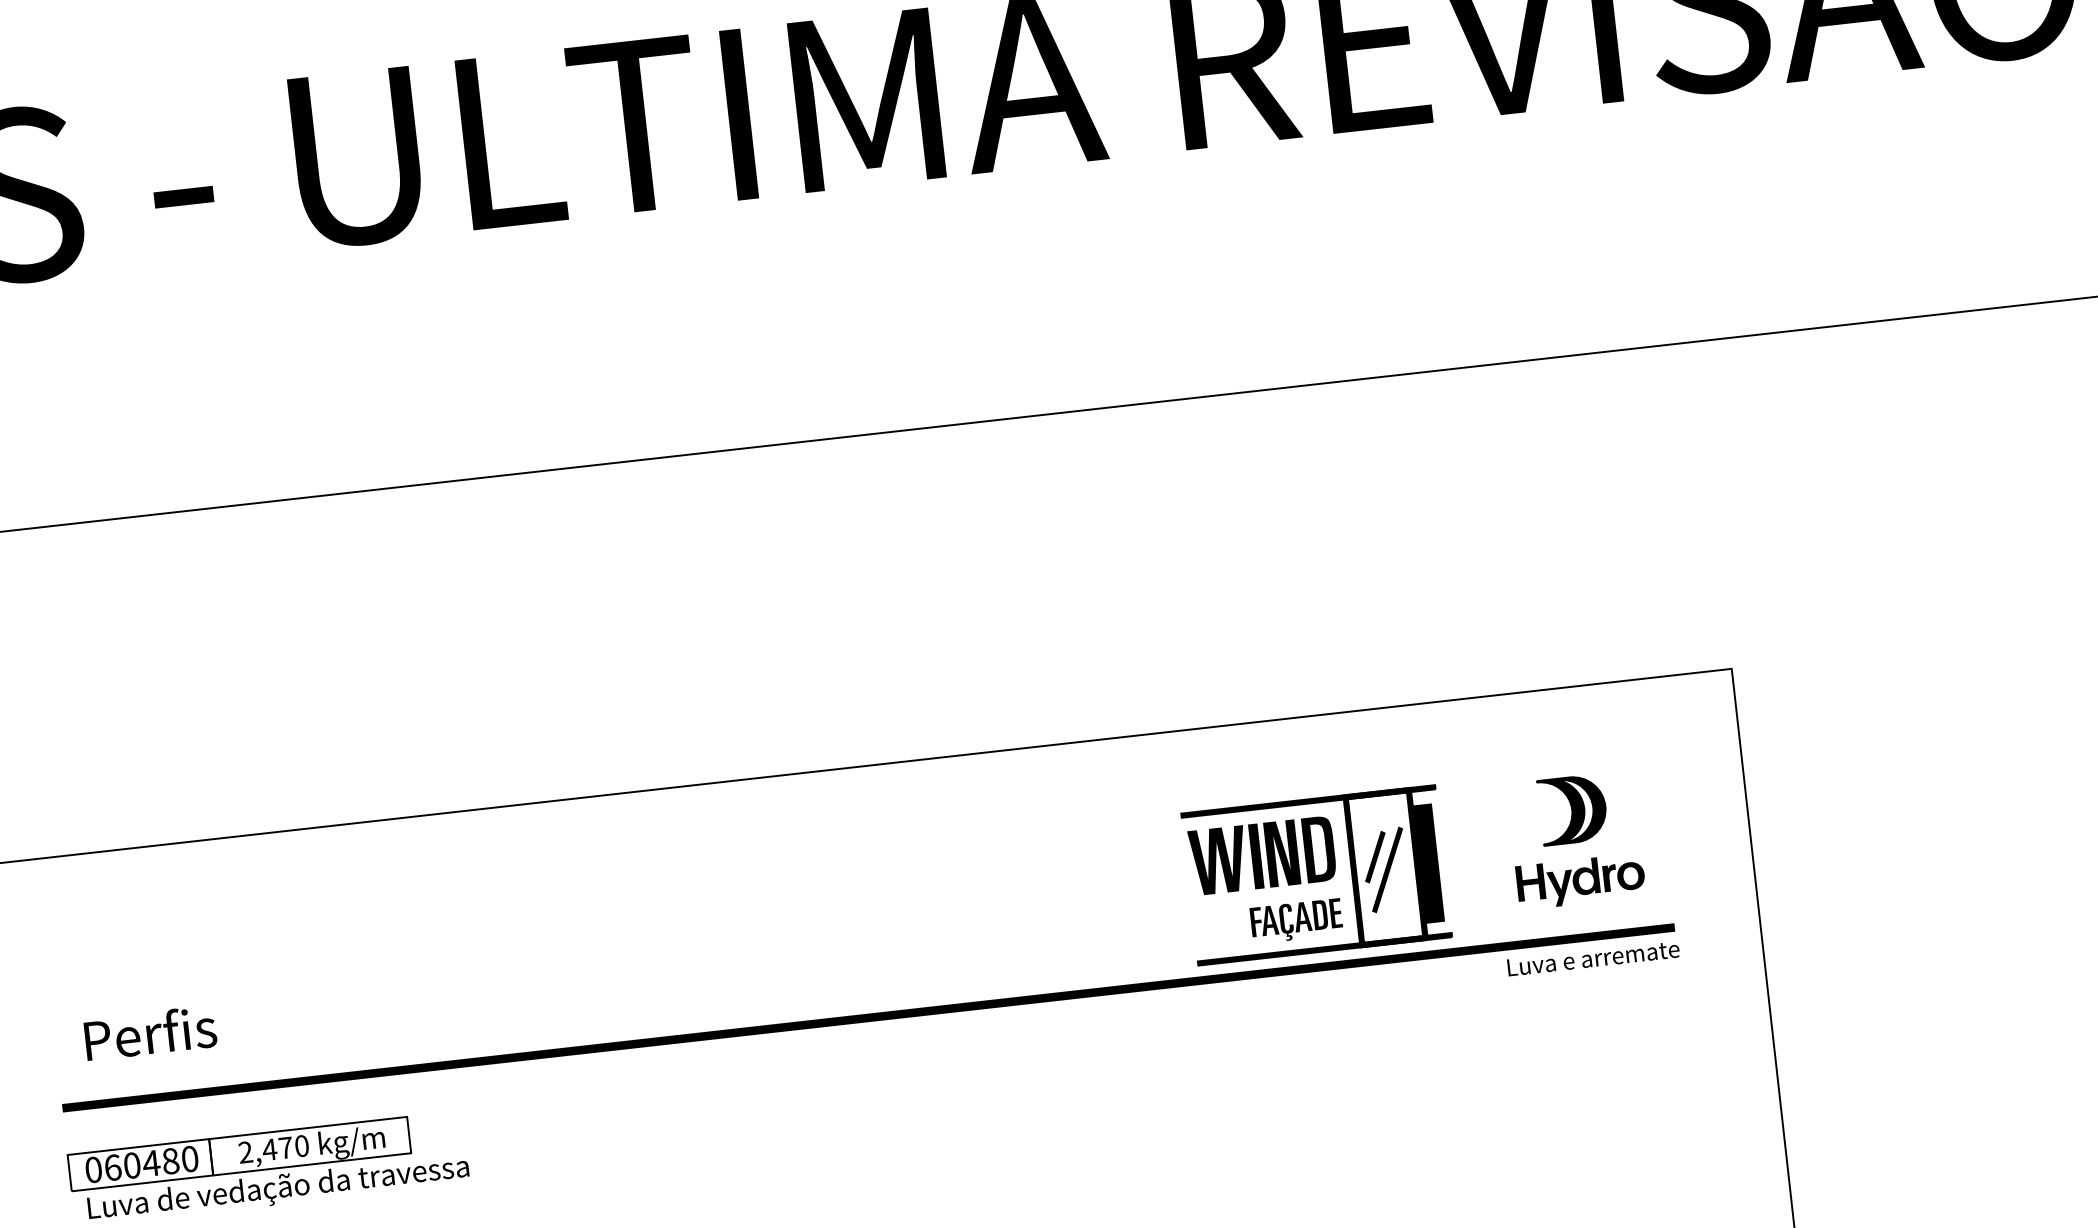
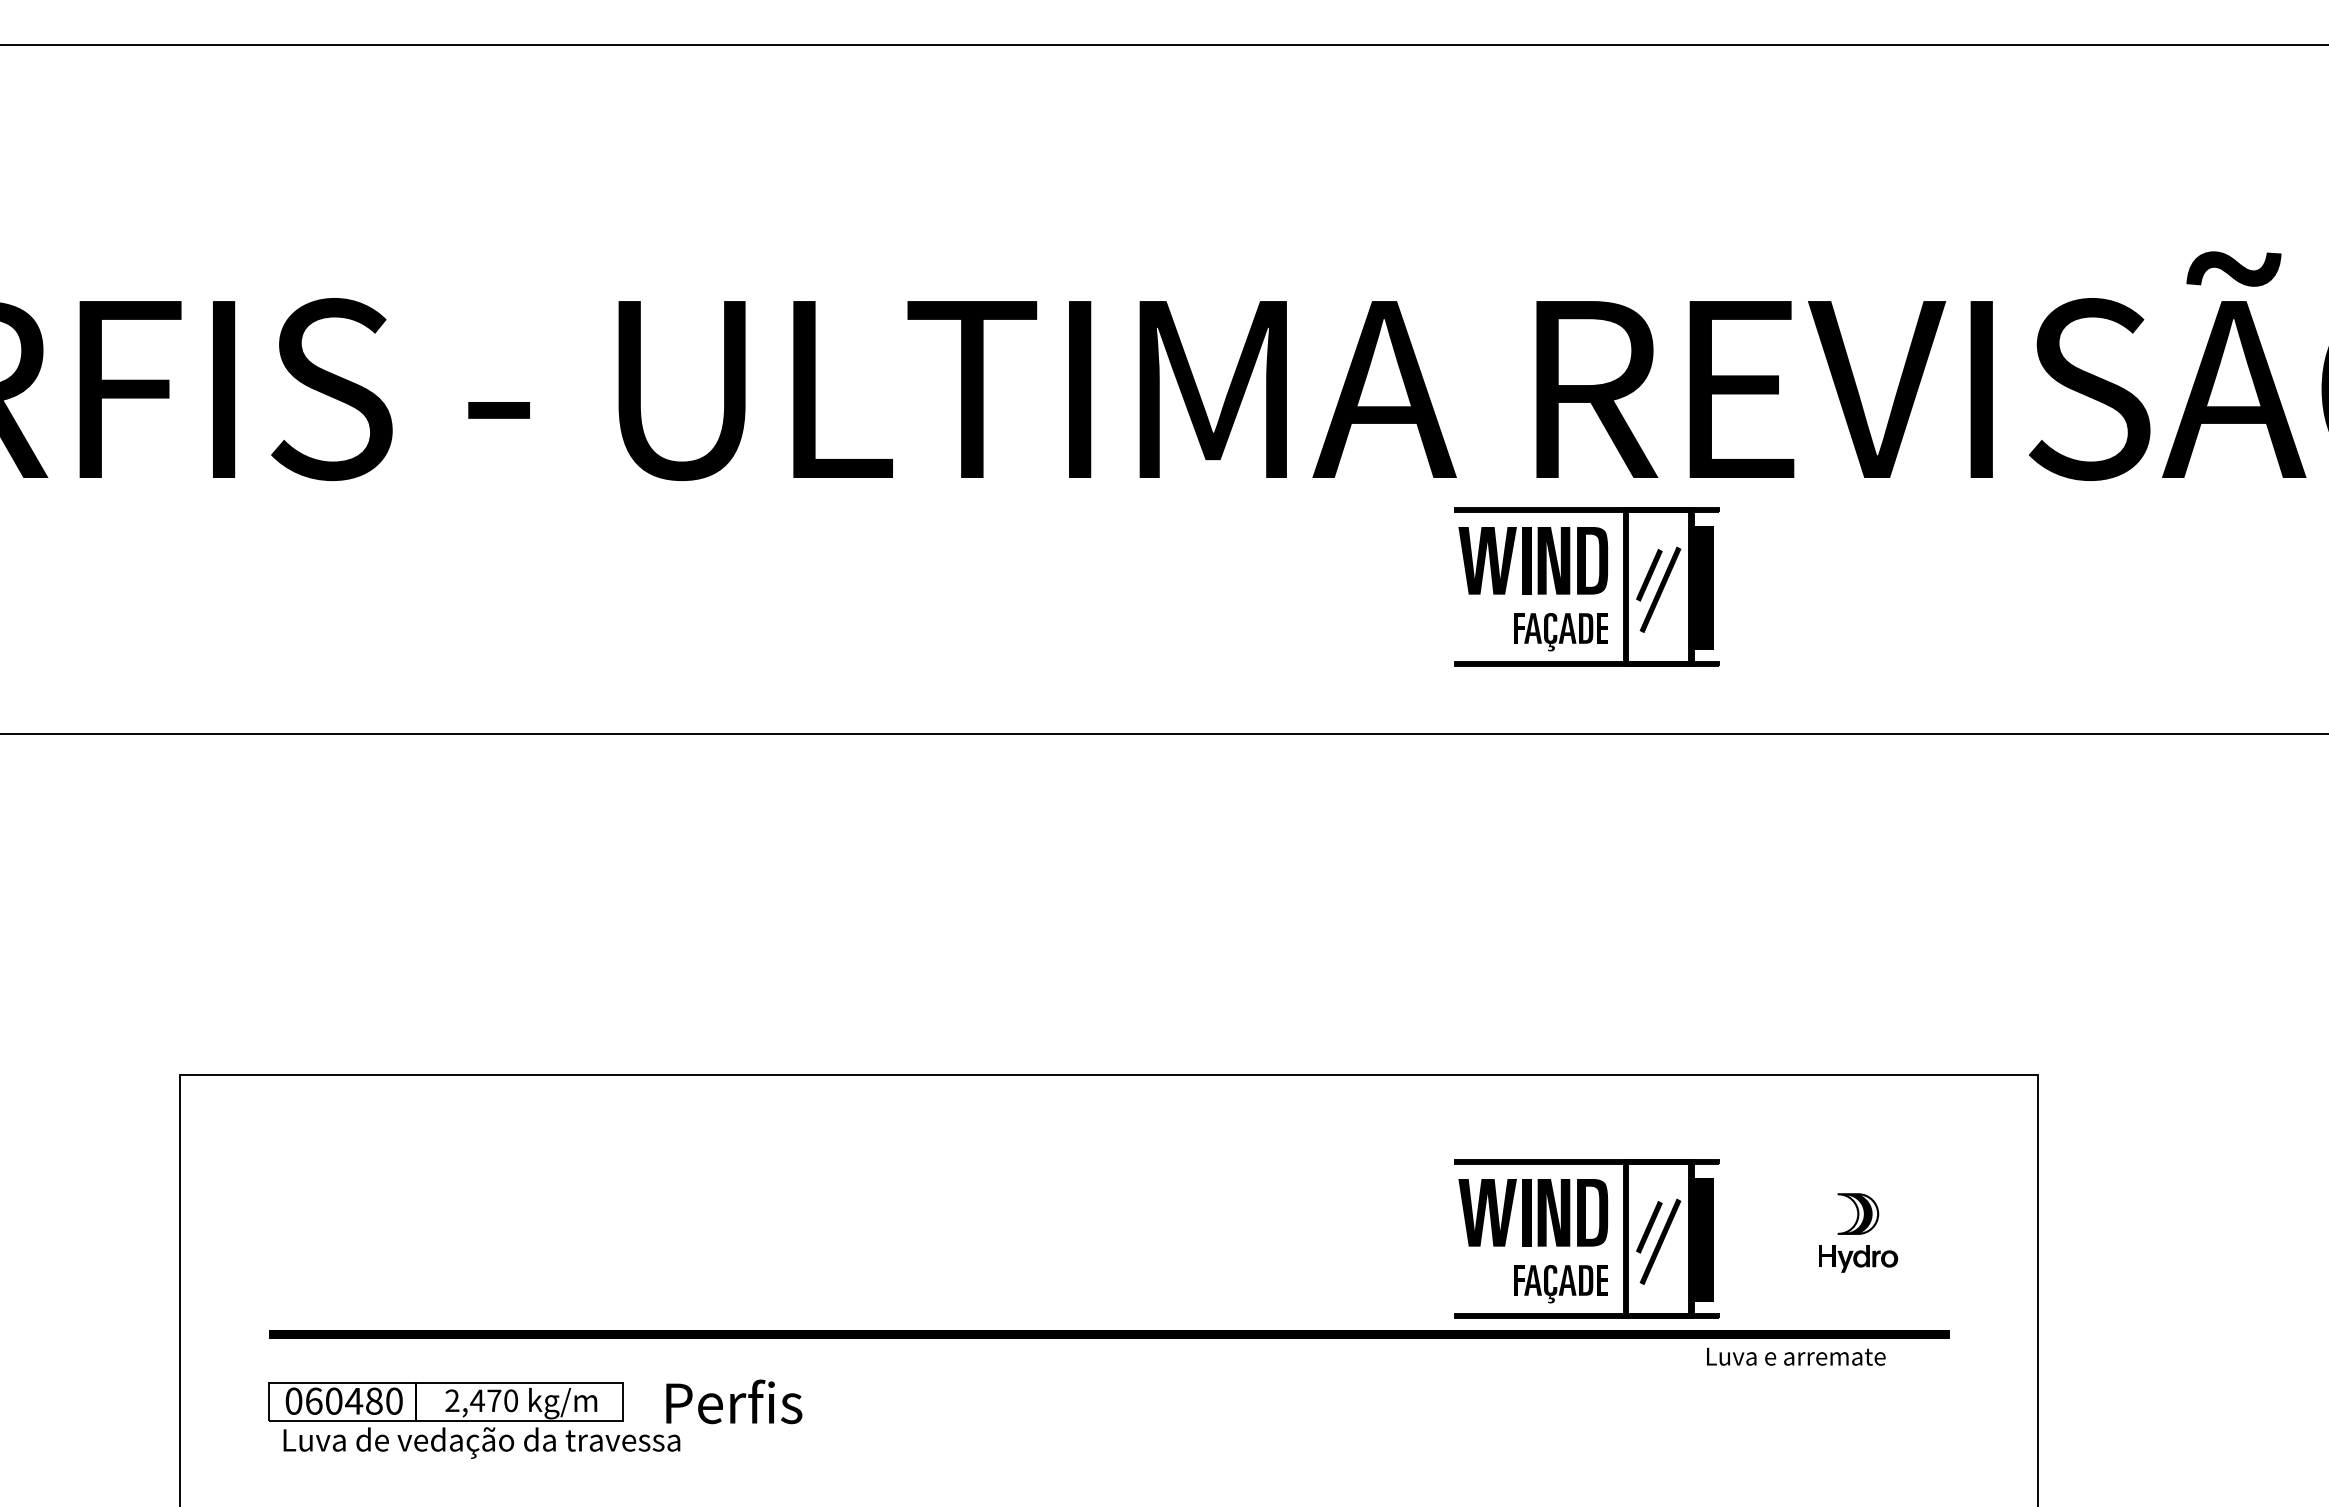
part: (1246, 249) -> (1586, 586), added
part: (1576, 839) -> (1858, 1232), size x0.6
text: (1593, 958) -> (1796, 1356), moved
text: (150, 1032) -> (734, 1401), moved

